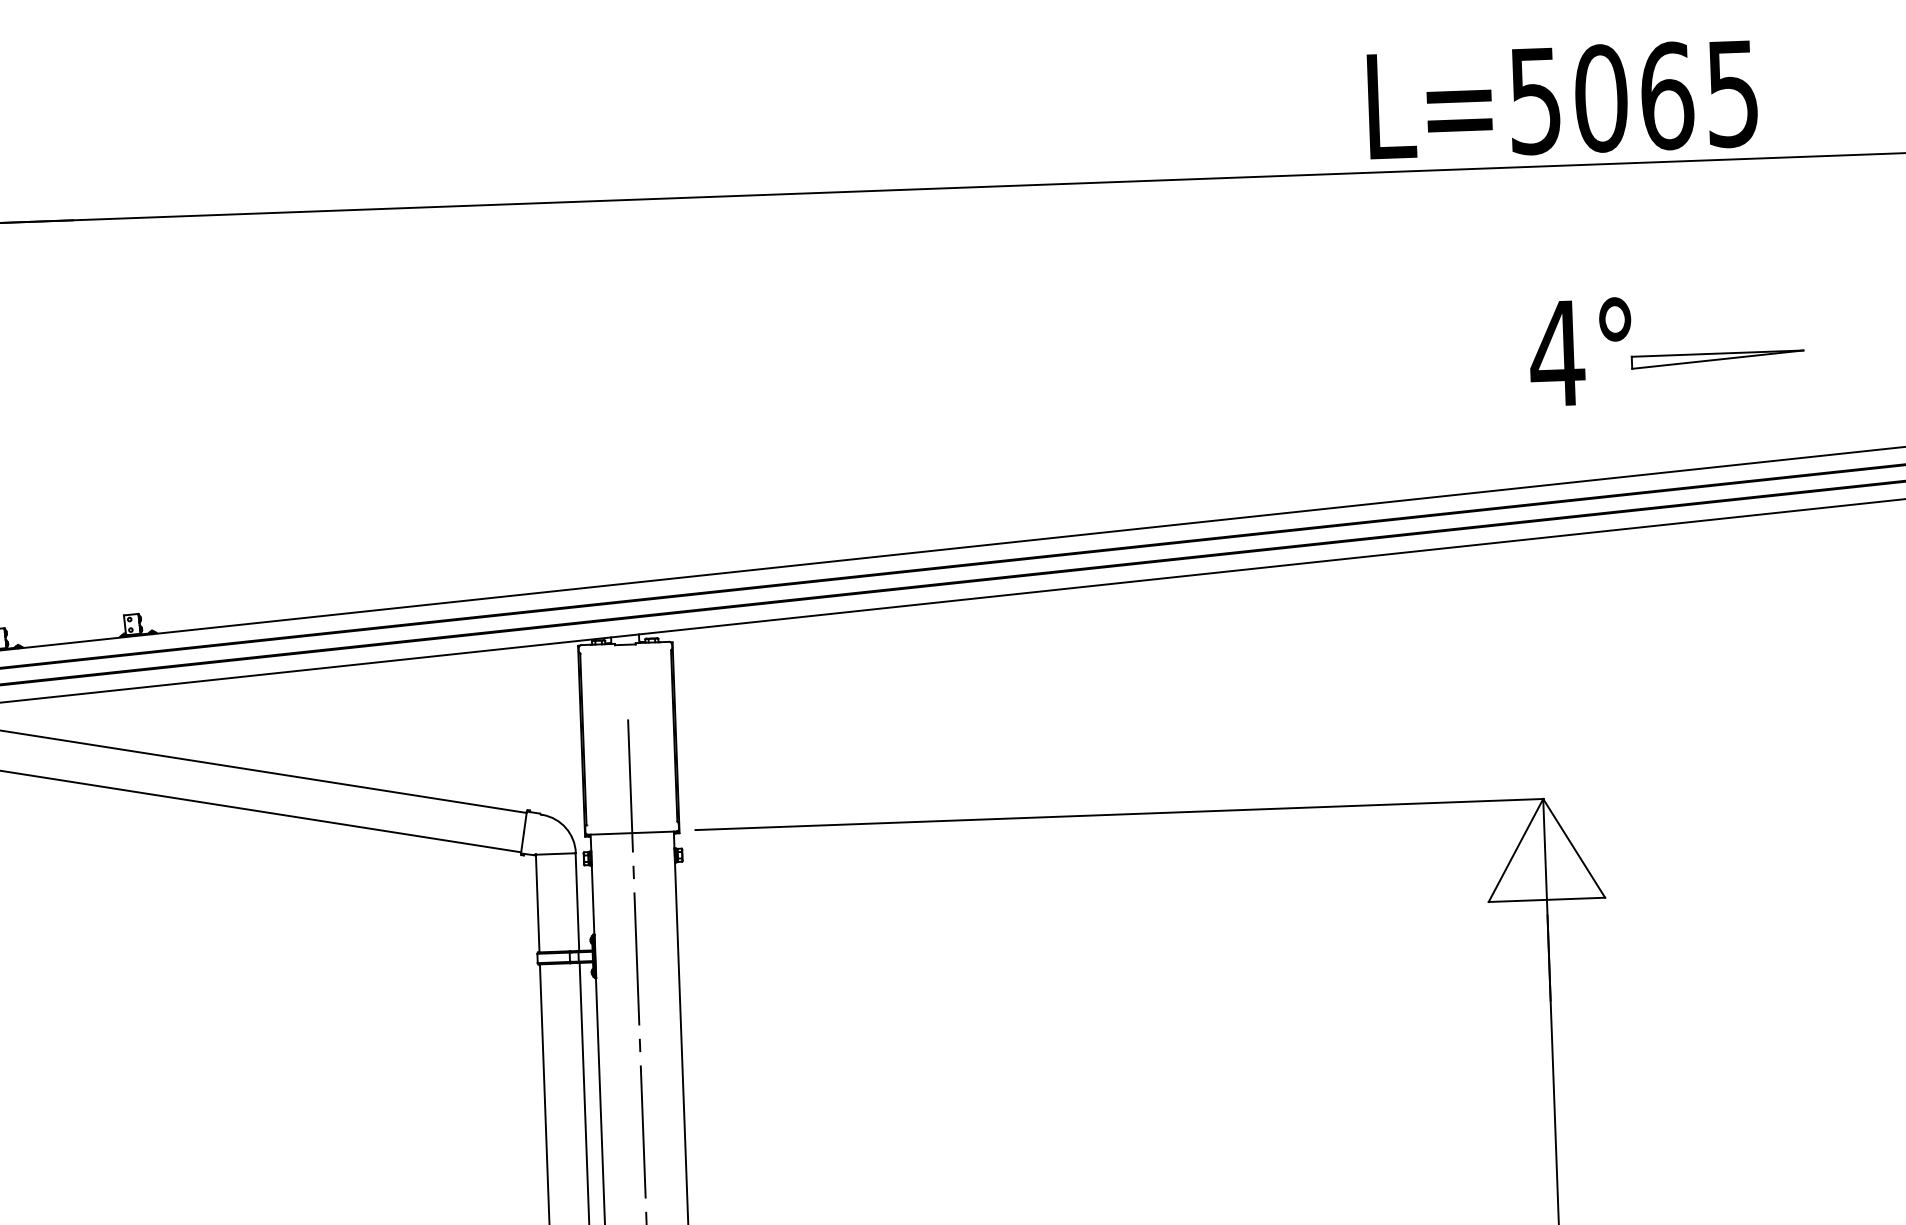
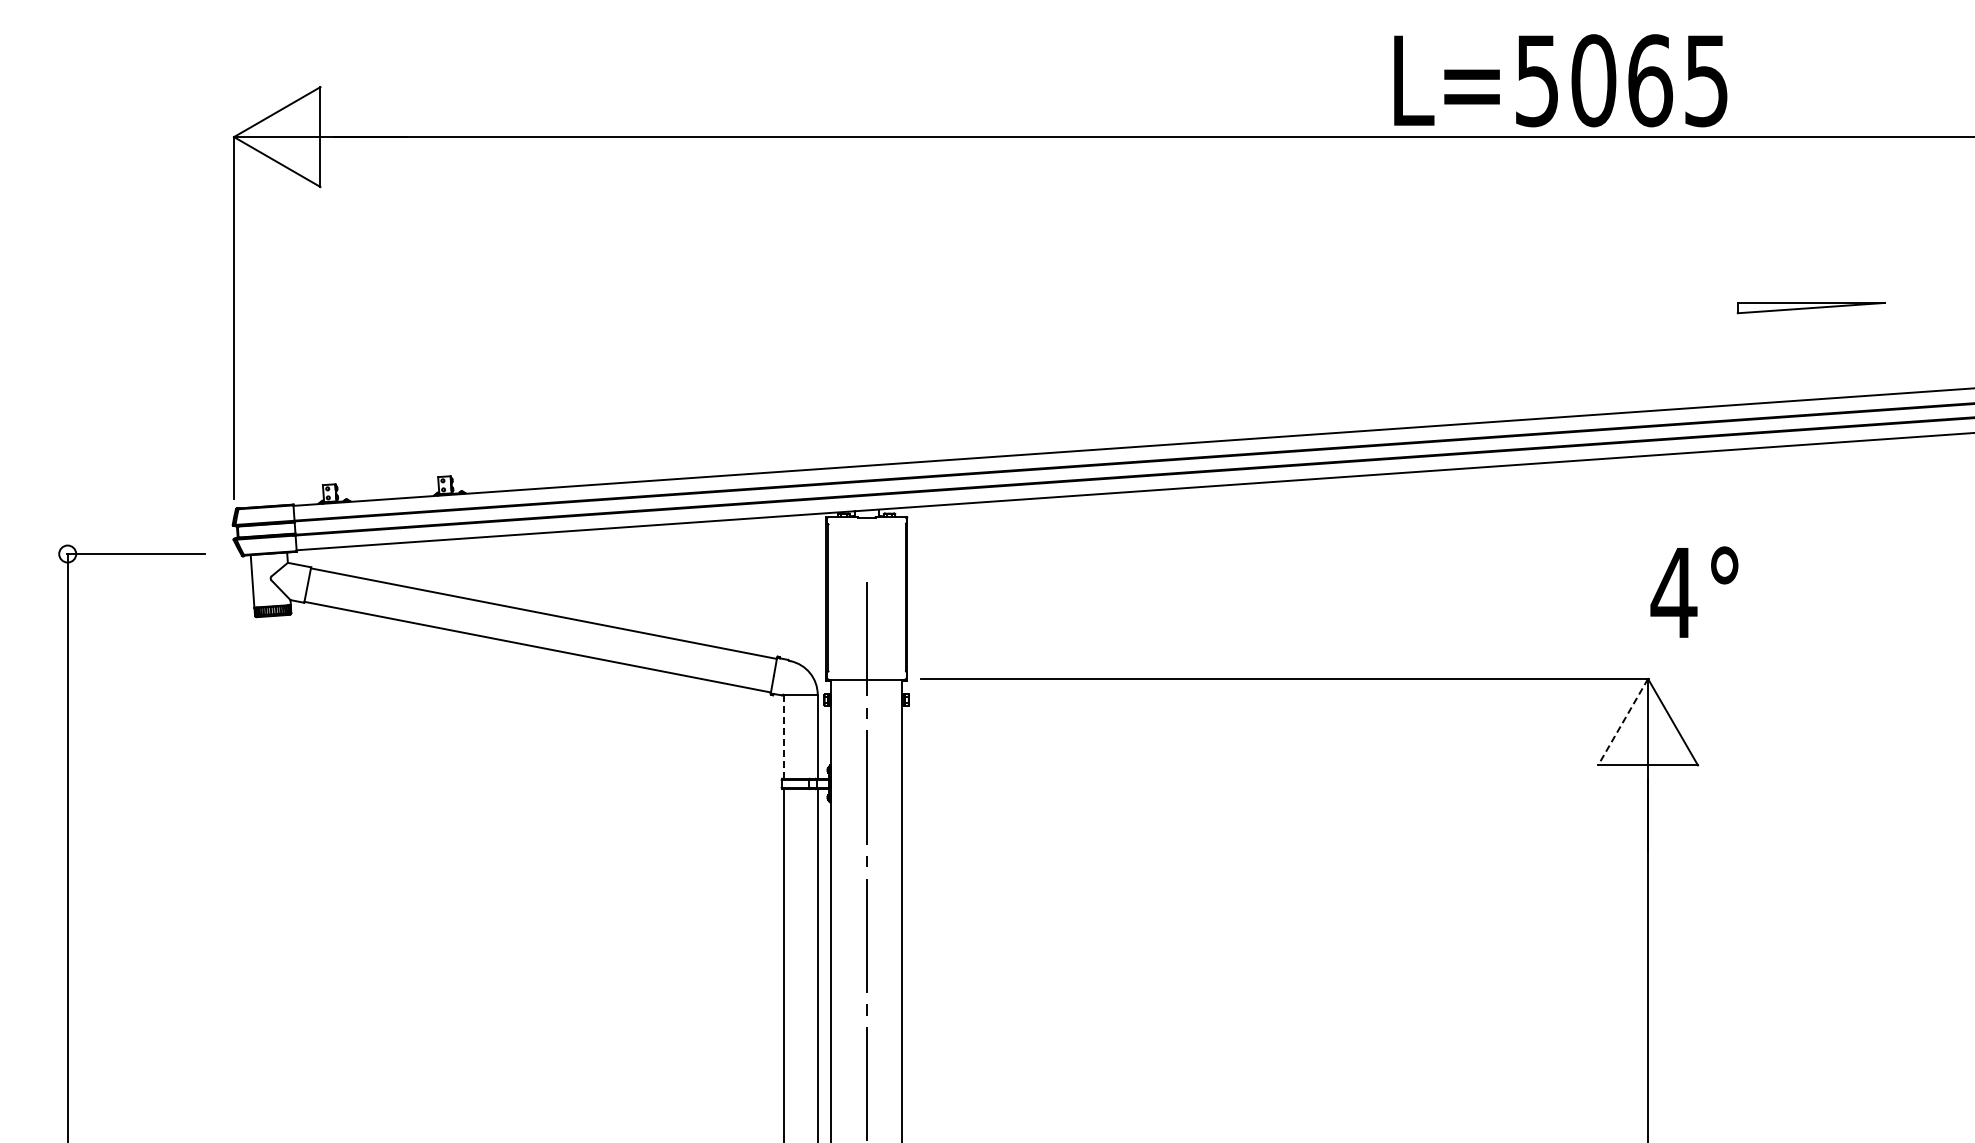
text: (1562, 99) -> (1560, 80), moved
text: (1581, 351) -> (1694, 591), moved
line: (1516, 850) -> (1623, 722), solid -> dashed
line: (537, 903) -> (783, 736), solid -> dashed

